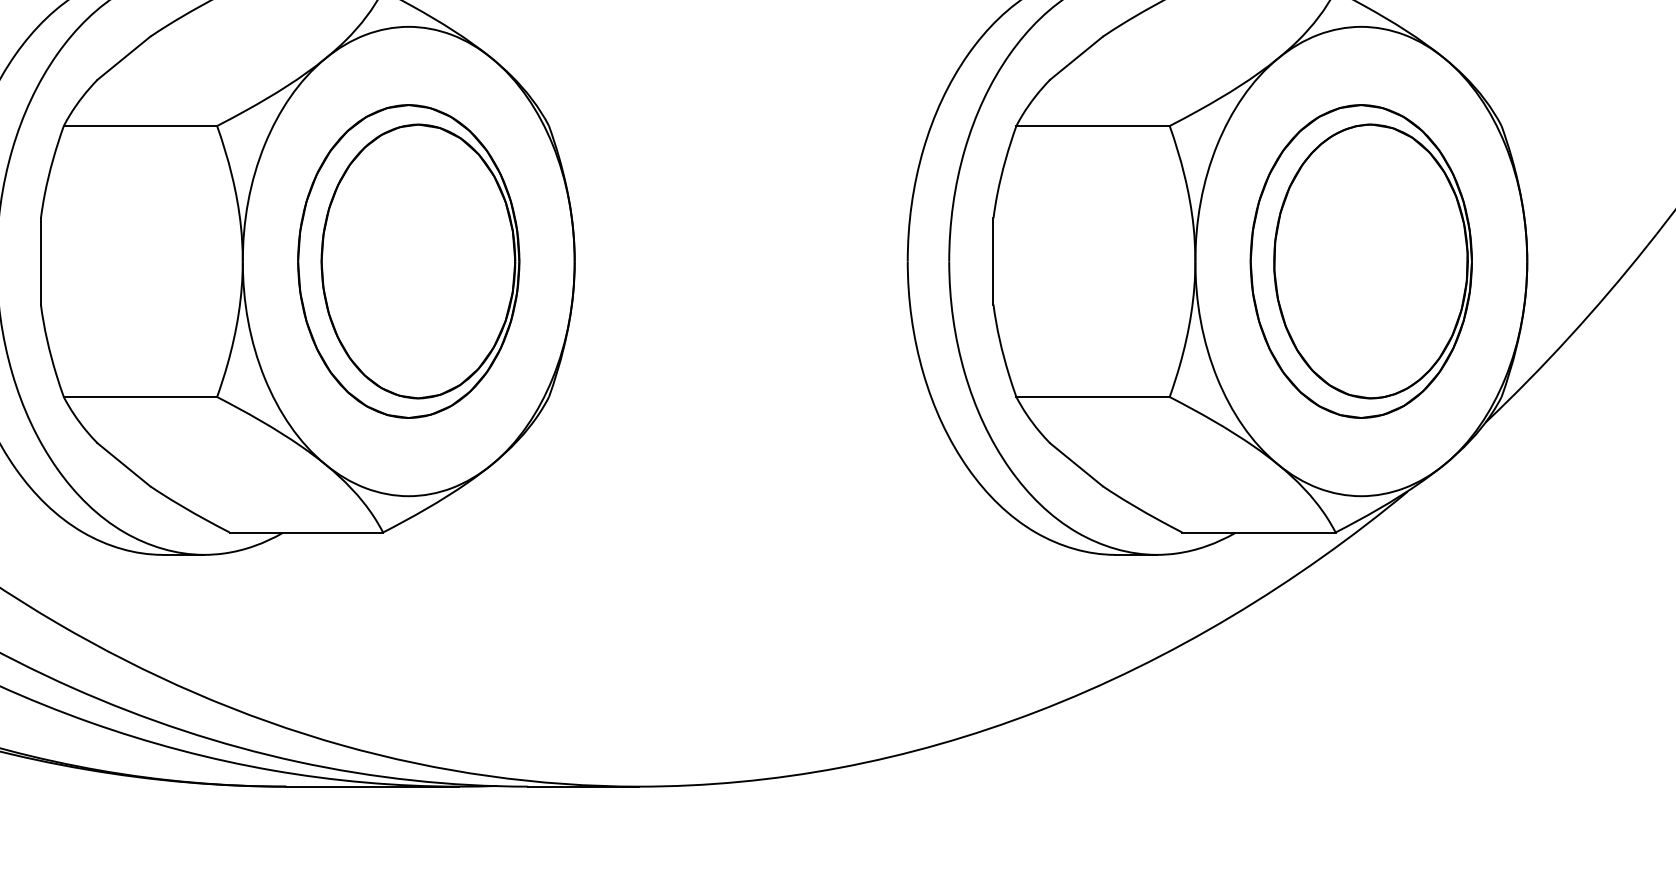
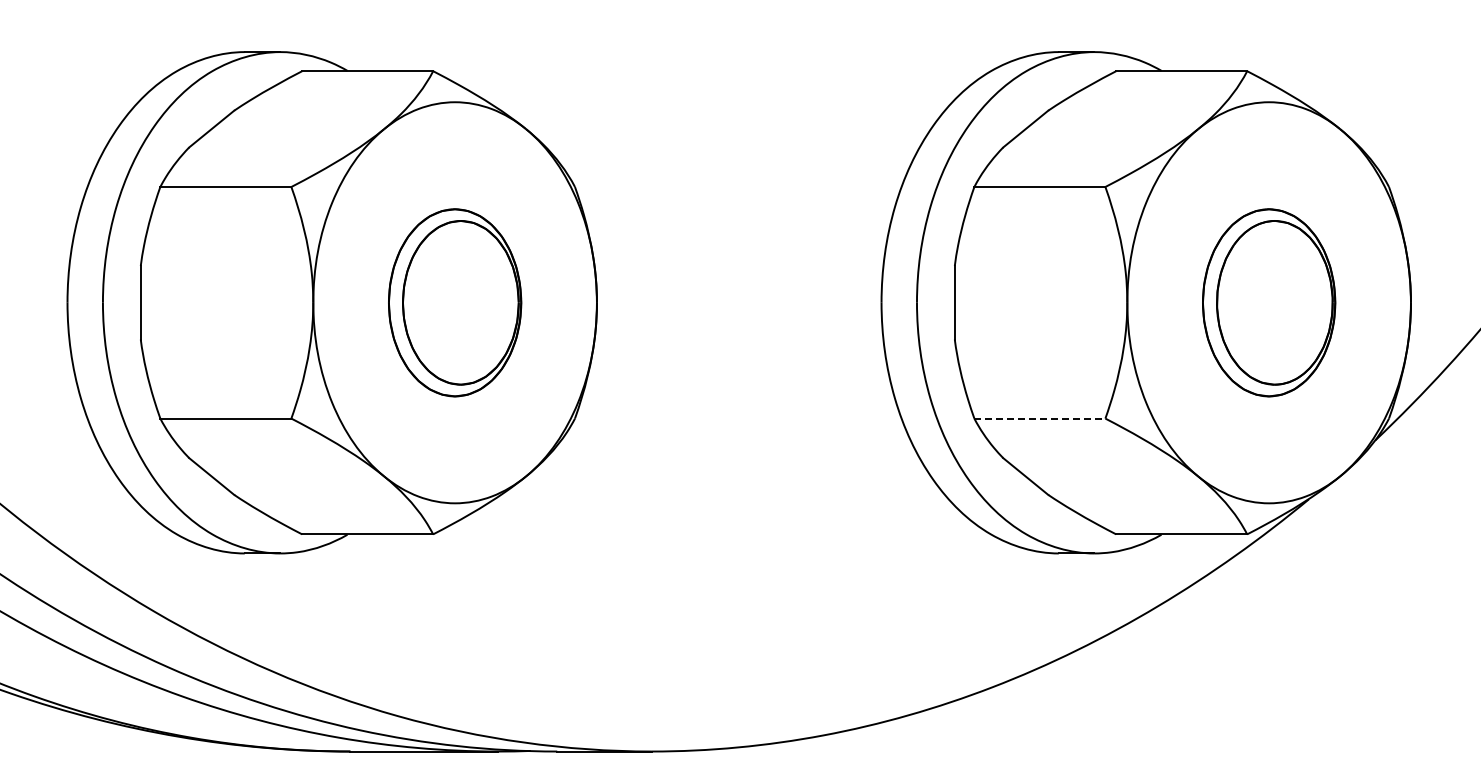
part: (408, 261) -> (454, 302), size x0.7
part: (1360, 261) -> (1268, 302), size x0.7
line: (1092, 396) -> (1039, 418), solid -> dashed

